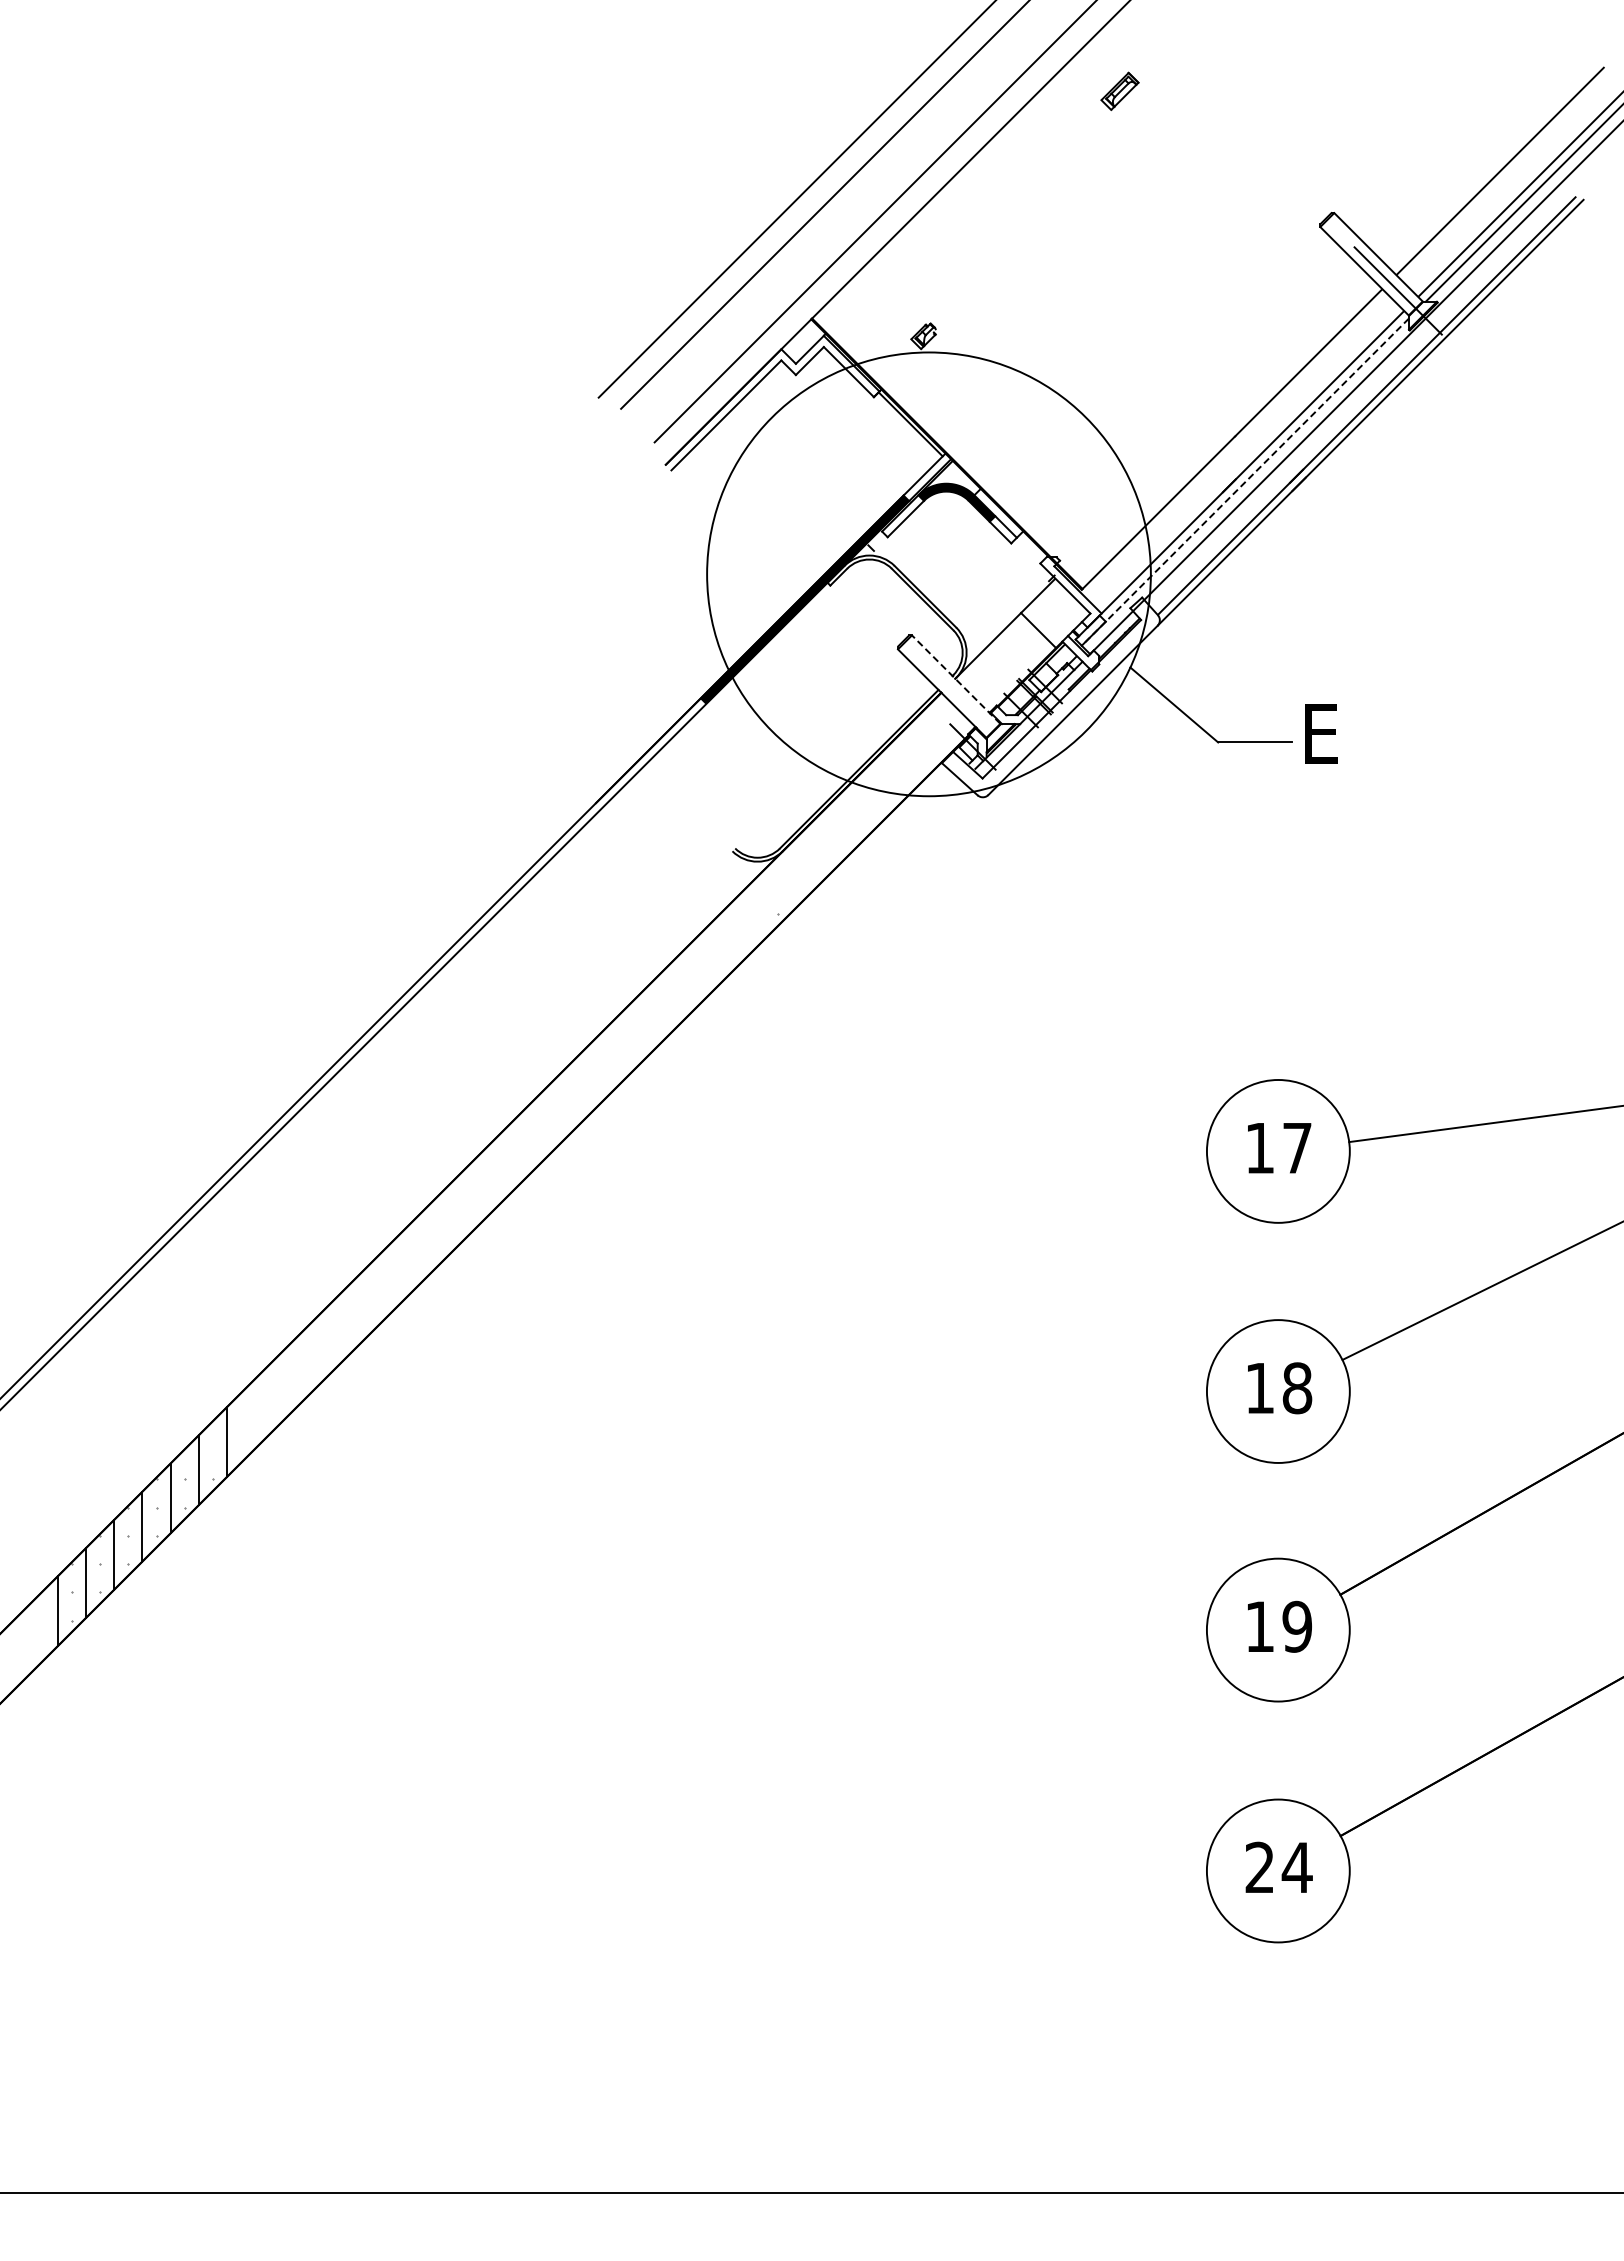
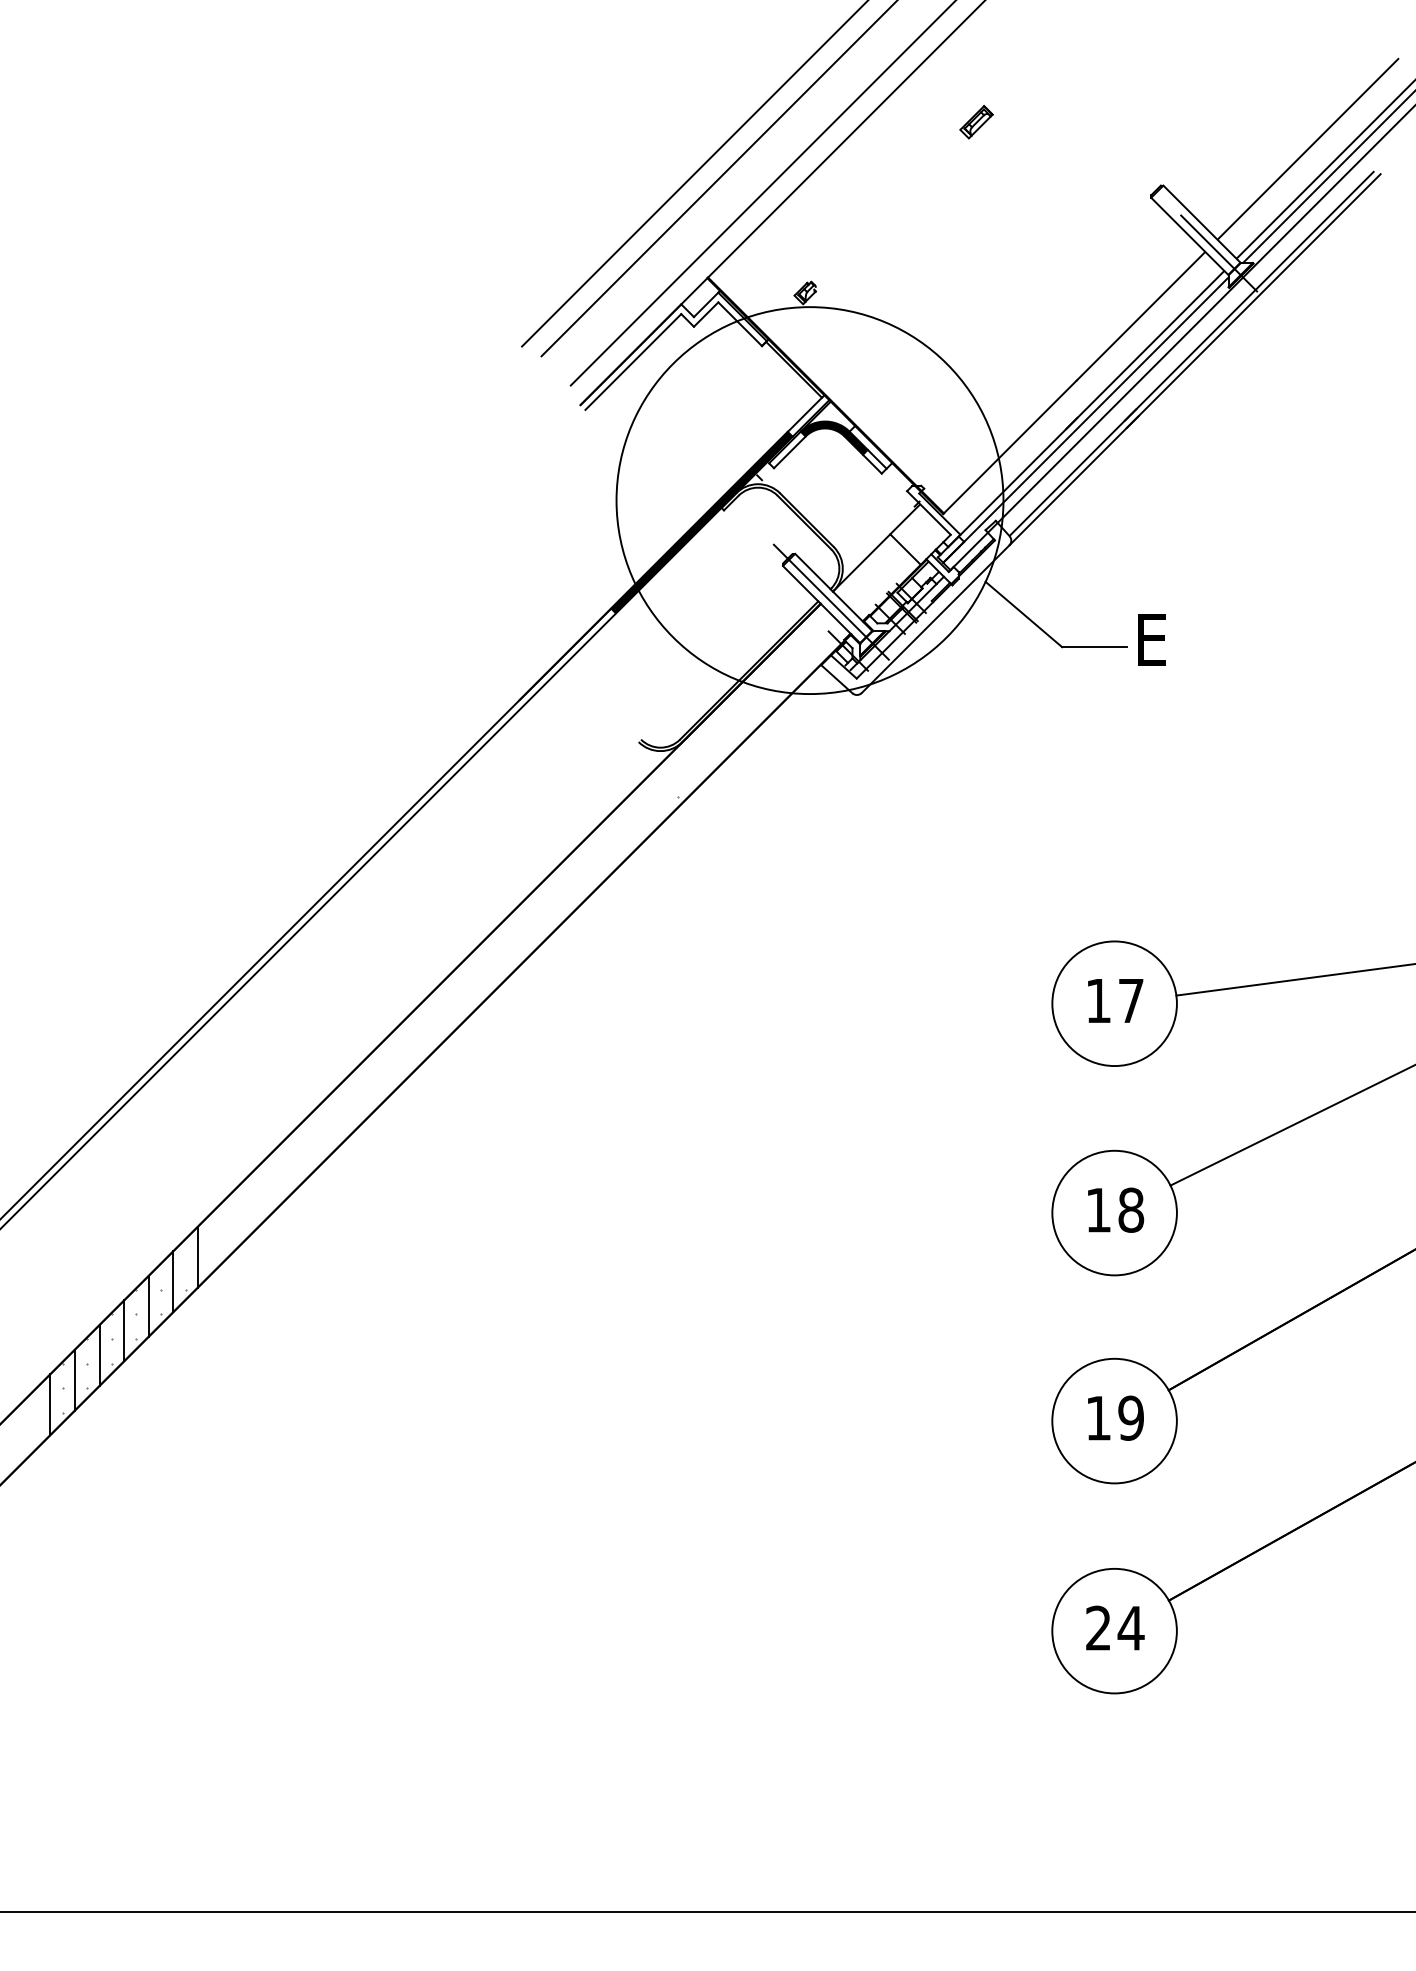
part: (1119, 90) -> (976, 121), moved
line: (1245, 482) -> (1085, 420), dashed -> solid
line: (956, 679) -> (833, 592), dashed -> solid
line: (953, 690) -> (831, 601), added

